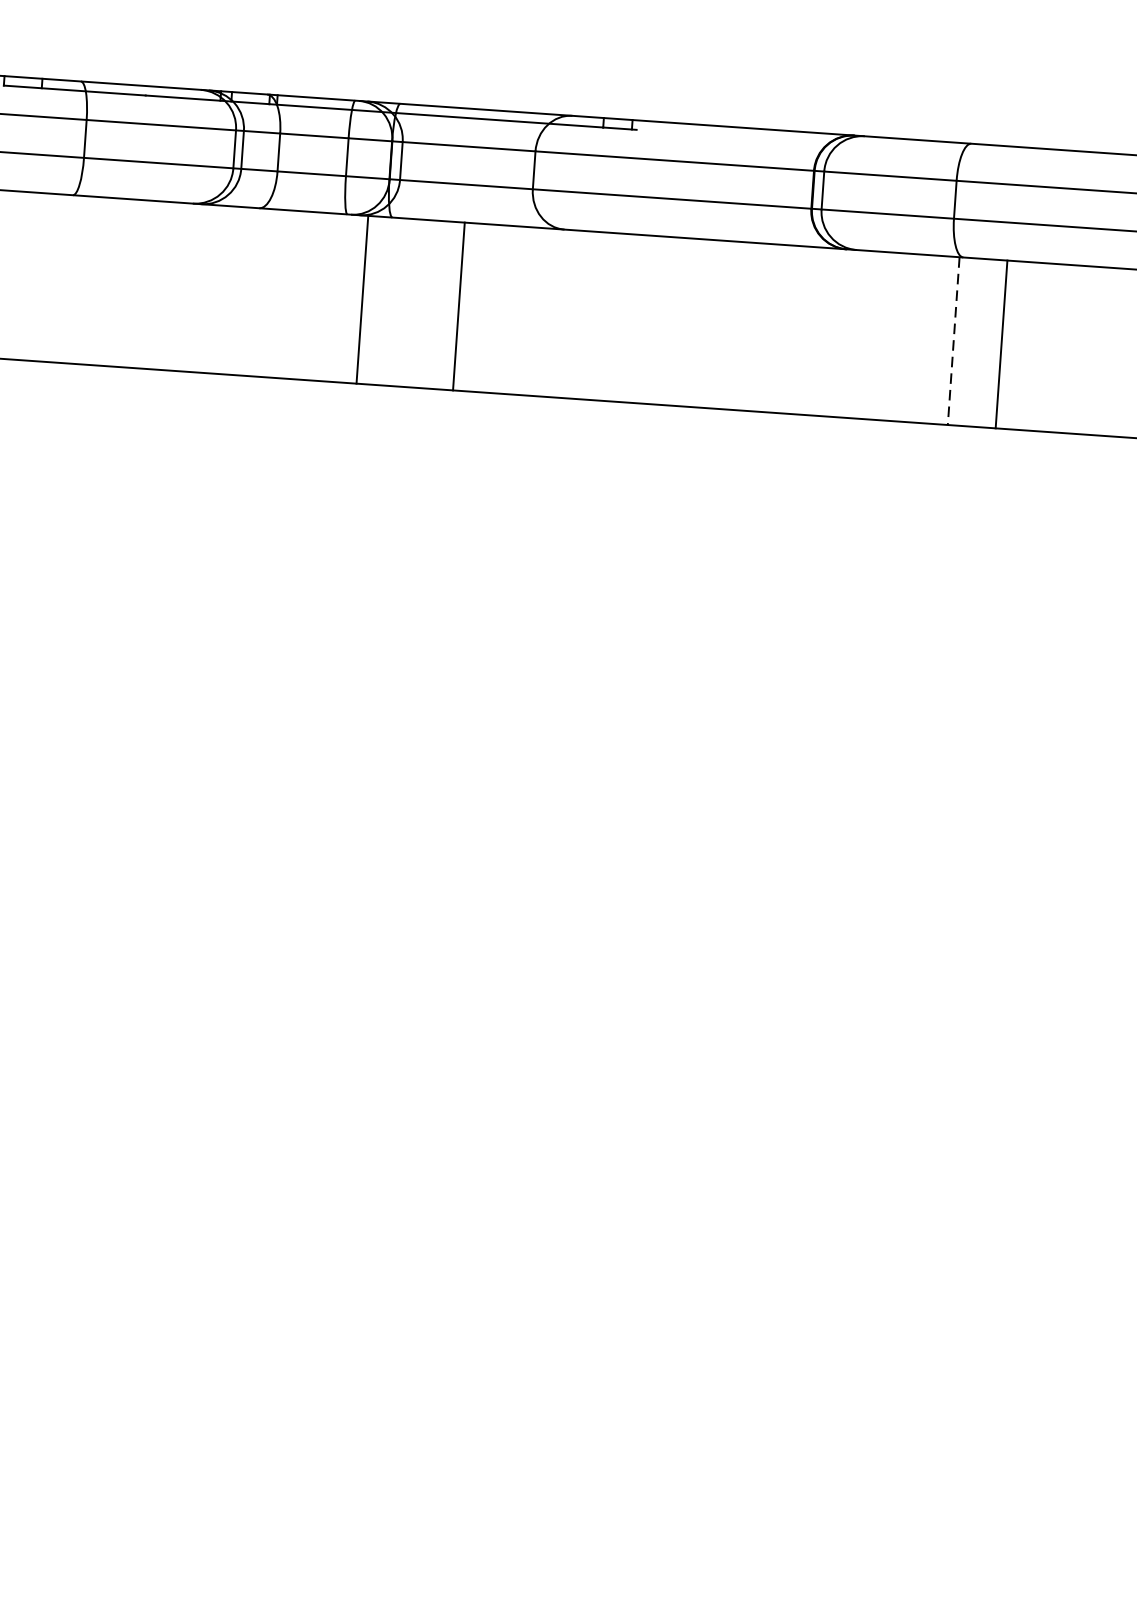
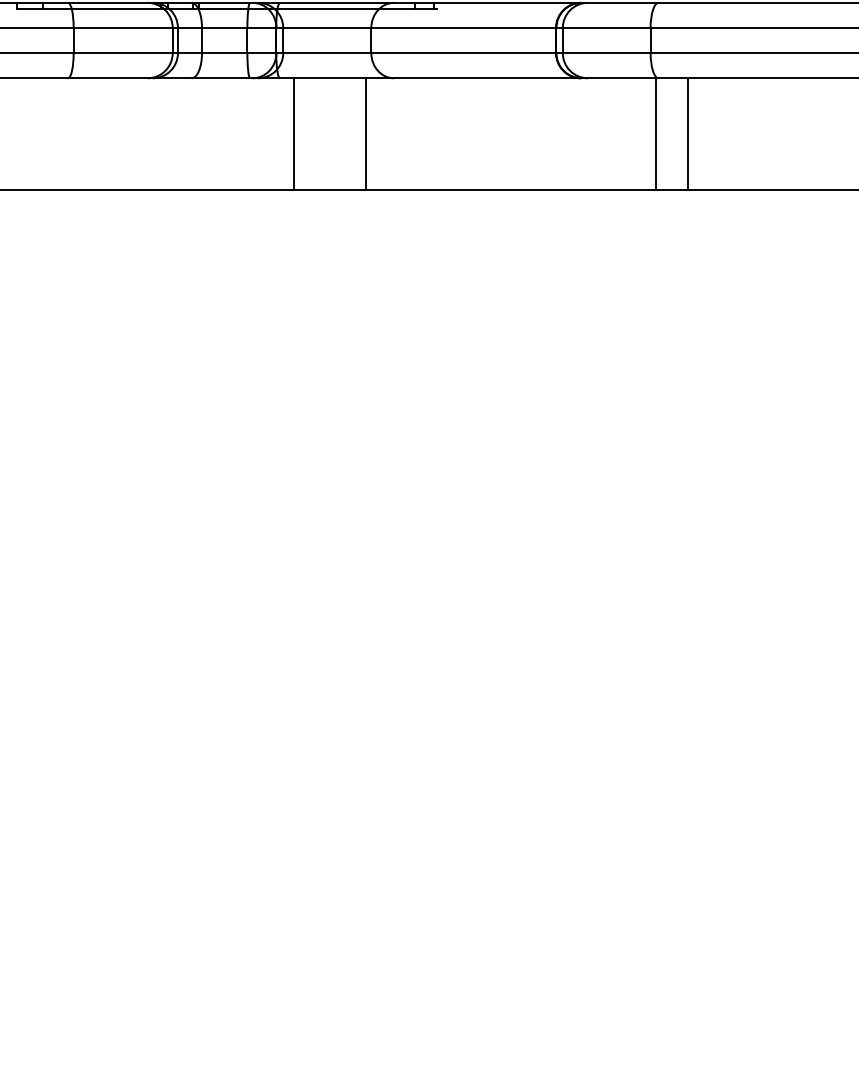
line: (361, 299) -> (293, 133), moved
line: (458, 305) -> (365, 133), moved
line: (954, 340) -> (656, 133), dashed -> solid

